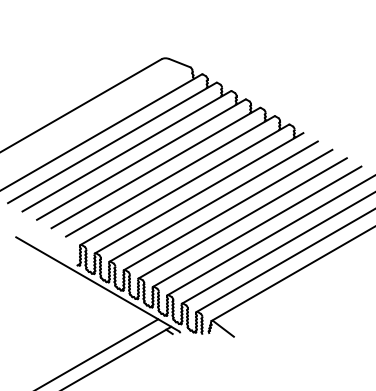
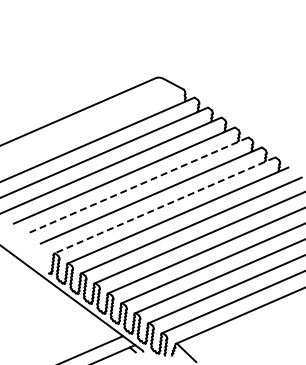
line: (155, 168) -> (137, 186), solid -> dashed
line: (184, 185) -> (164, 206), solid -> dashed

